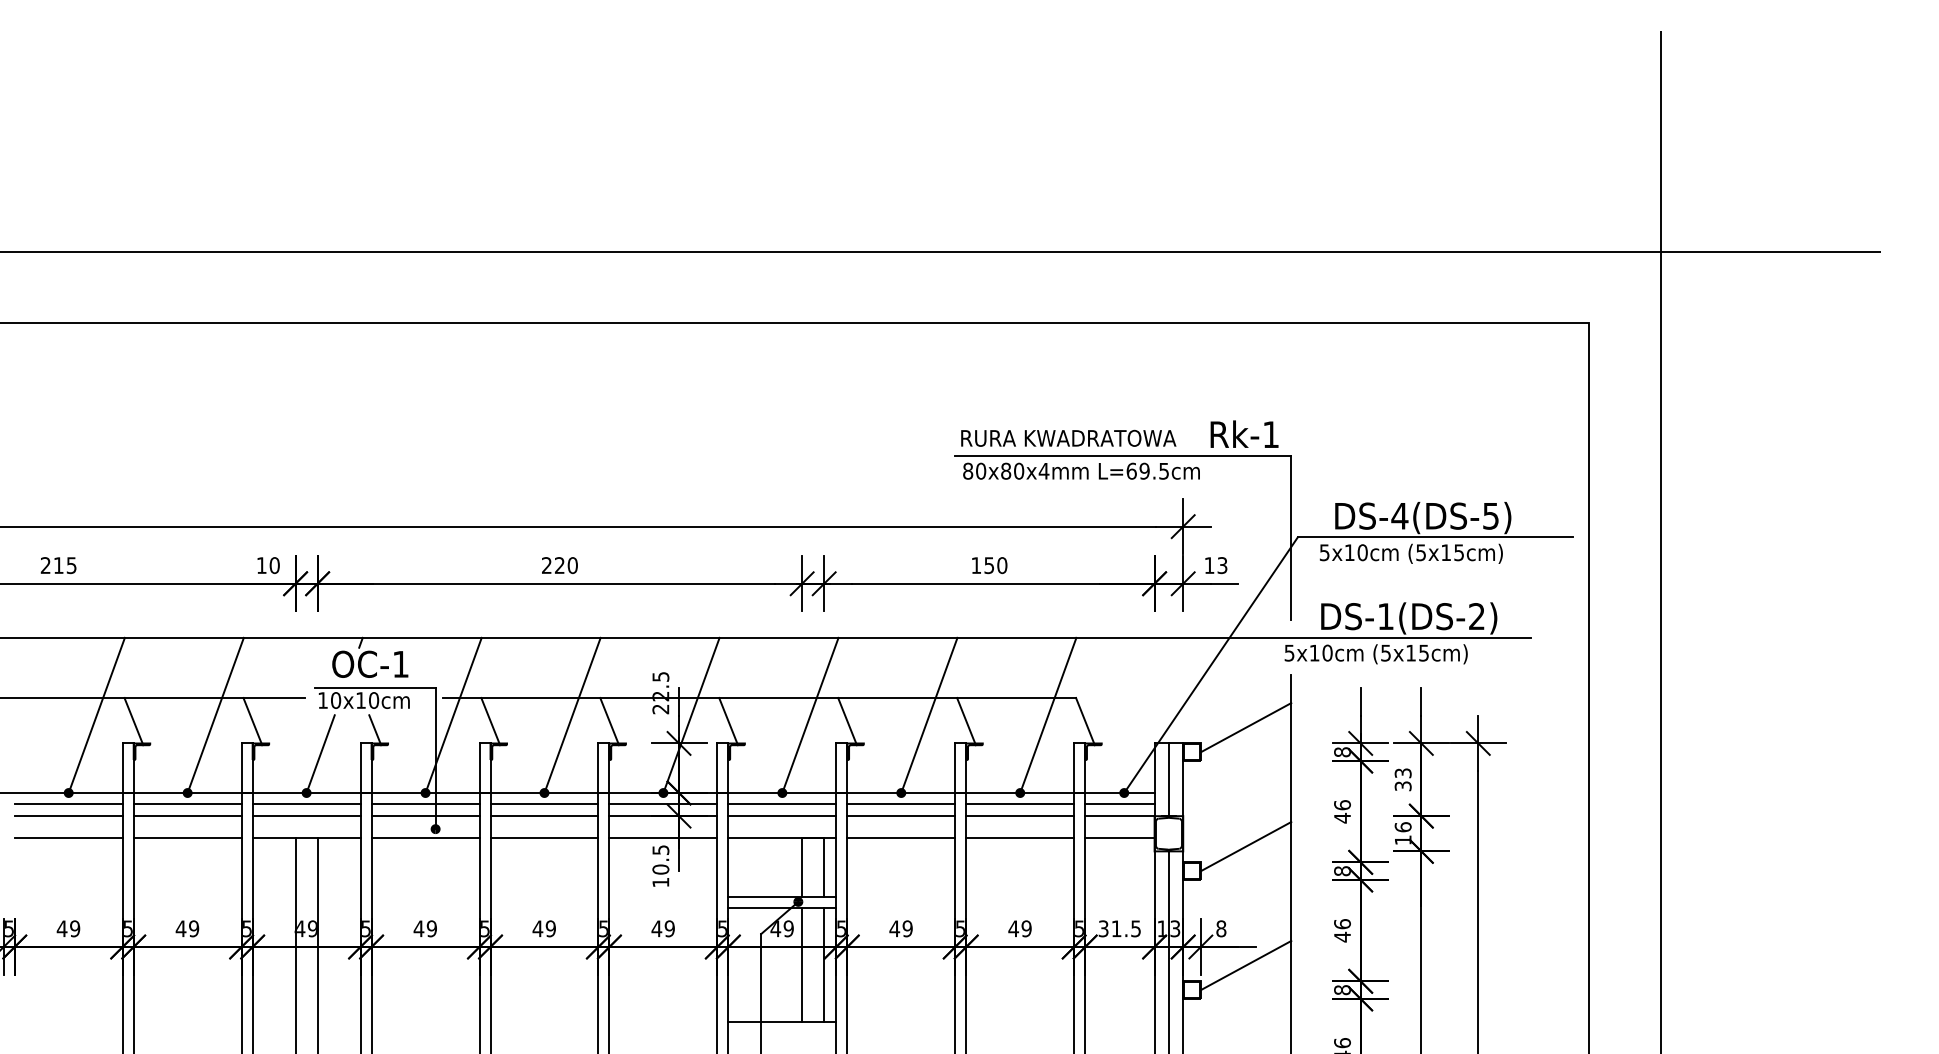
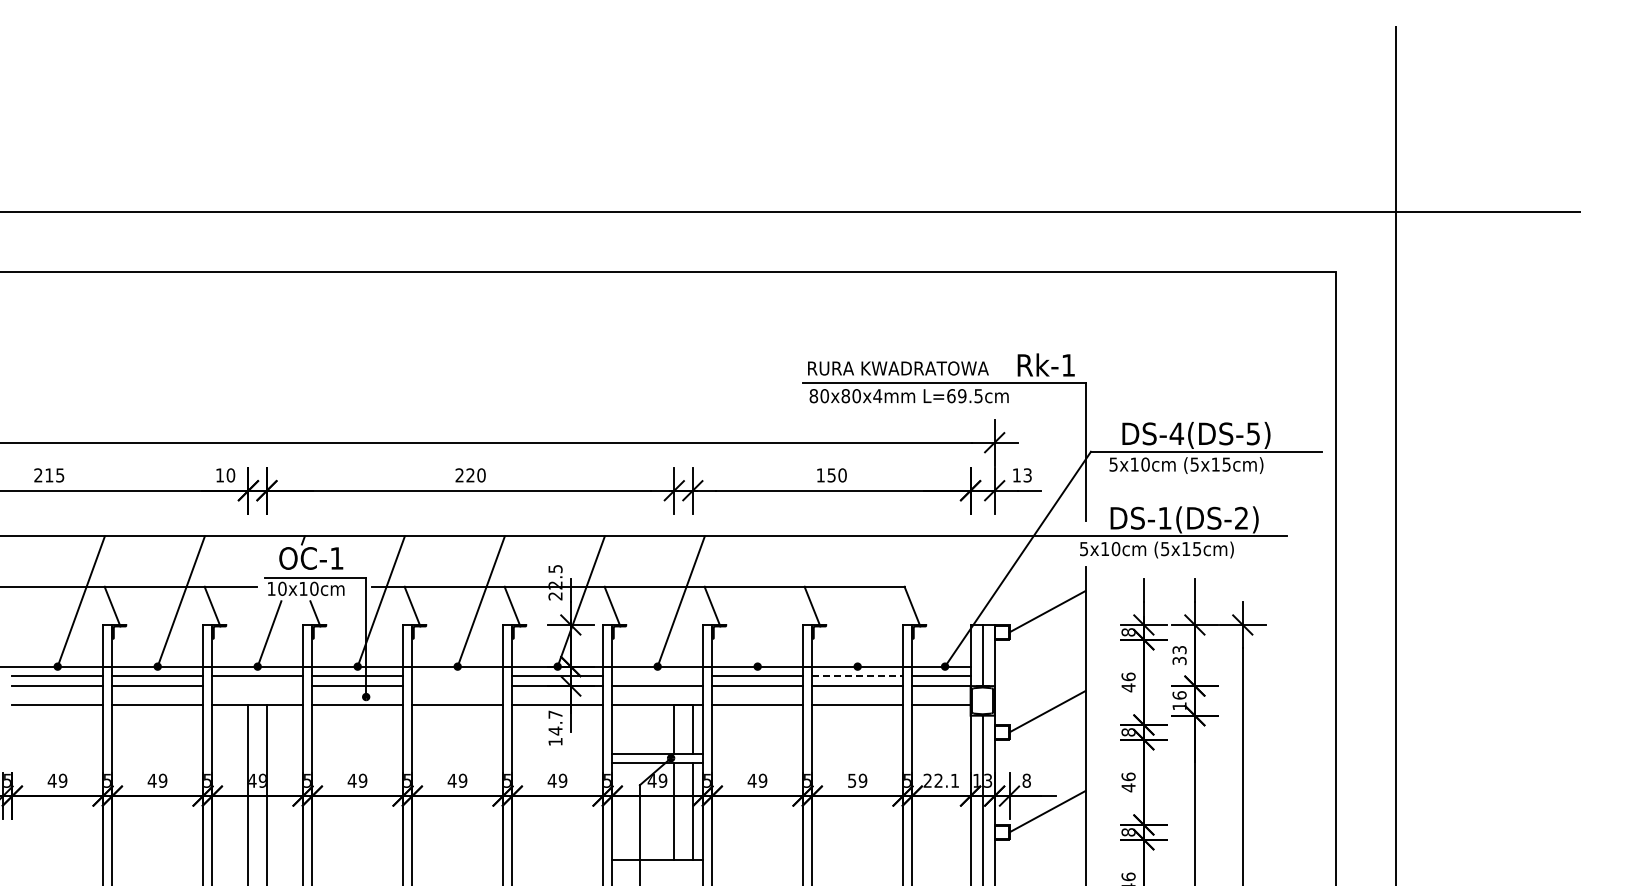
line: (928, 715) -> (780, 601), removed
line: (1047, 715) -> (880, 601), removed
line: (544, 803) -> (457, 675), removed
line: (782, 803) -> (657, 675), removed
line: (1021, 803) -> (858, 675), solid -> dashed
line: (306, 816) -> (257, 686), removed
line: (544, 816) -> (457, 686), removed
text: (660, 859) -> (555, 722), 10.5 -> 14.7
text: (1012, 928) -> (851, 780), 49 -> 59
text: (1118, 928) -> (940, 780), 31.5 -> 22.1

